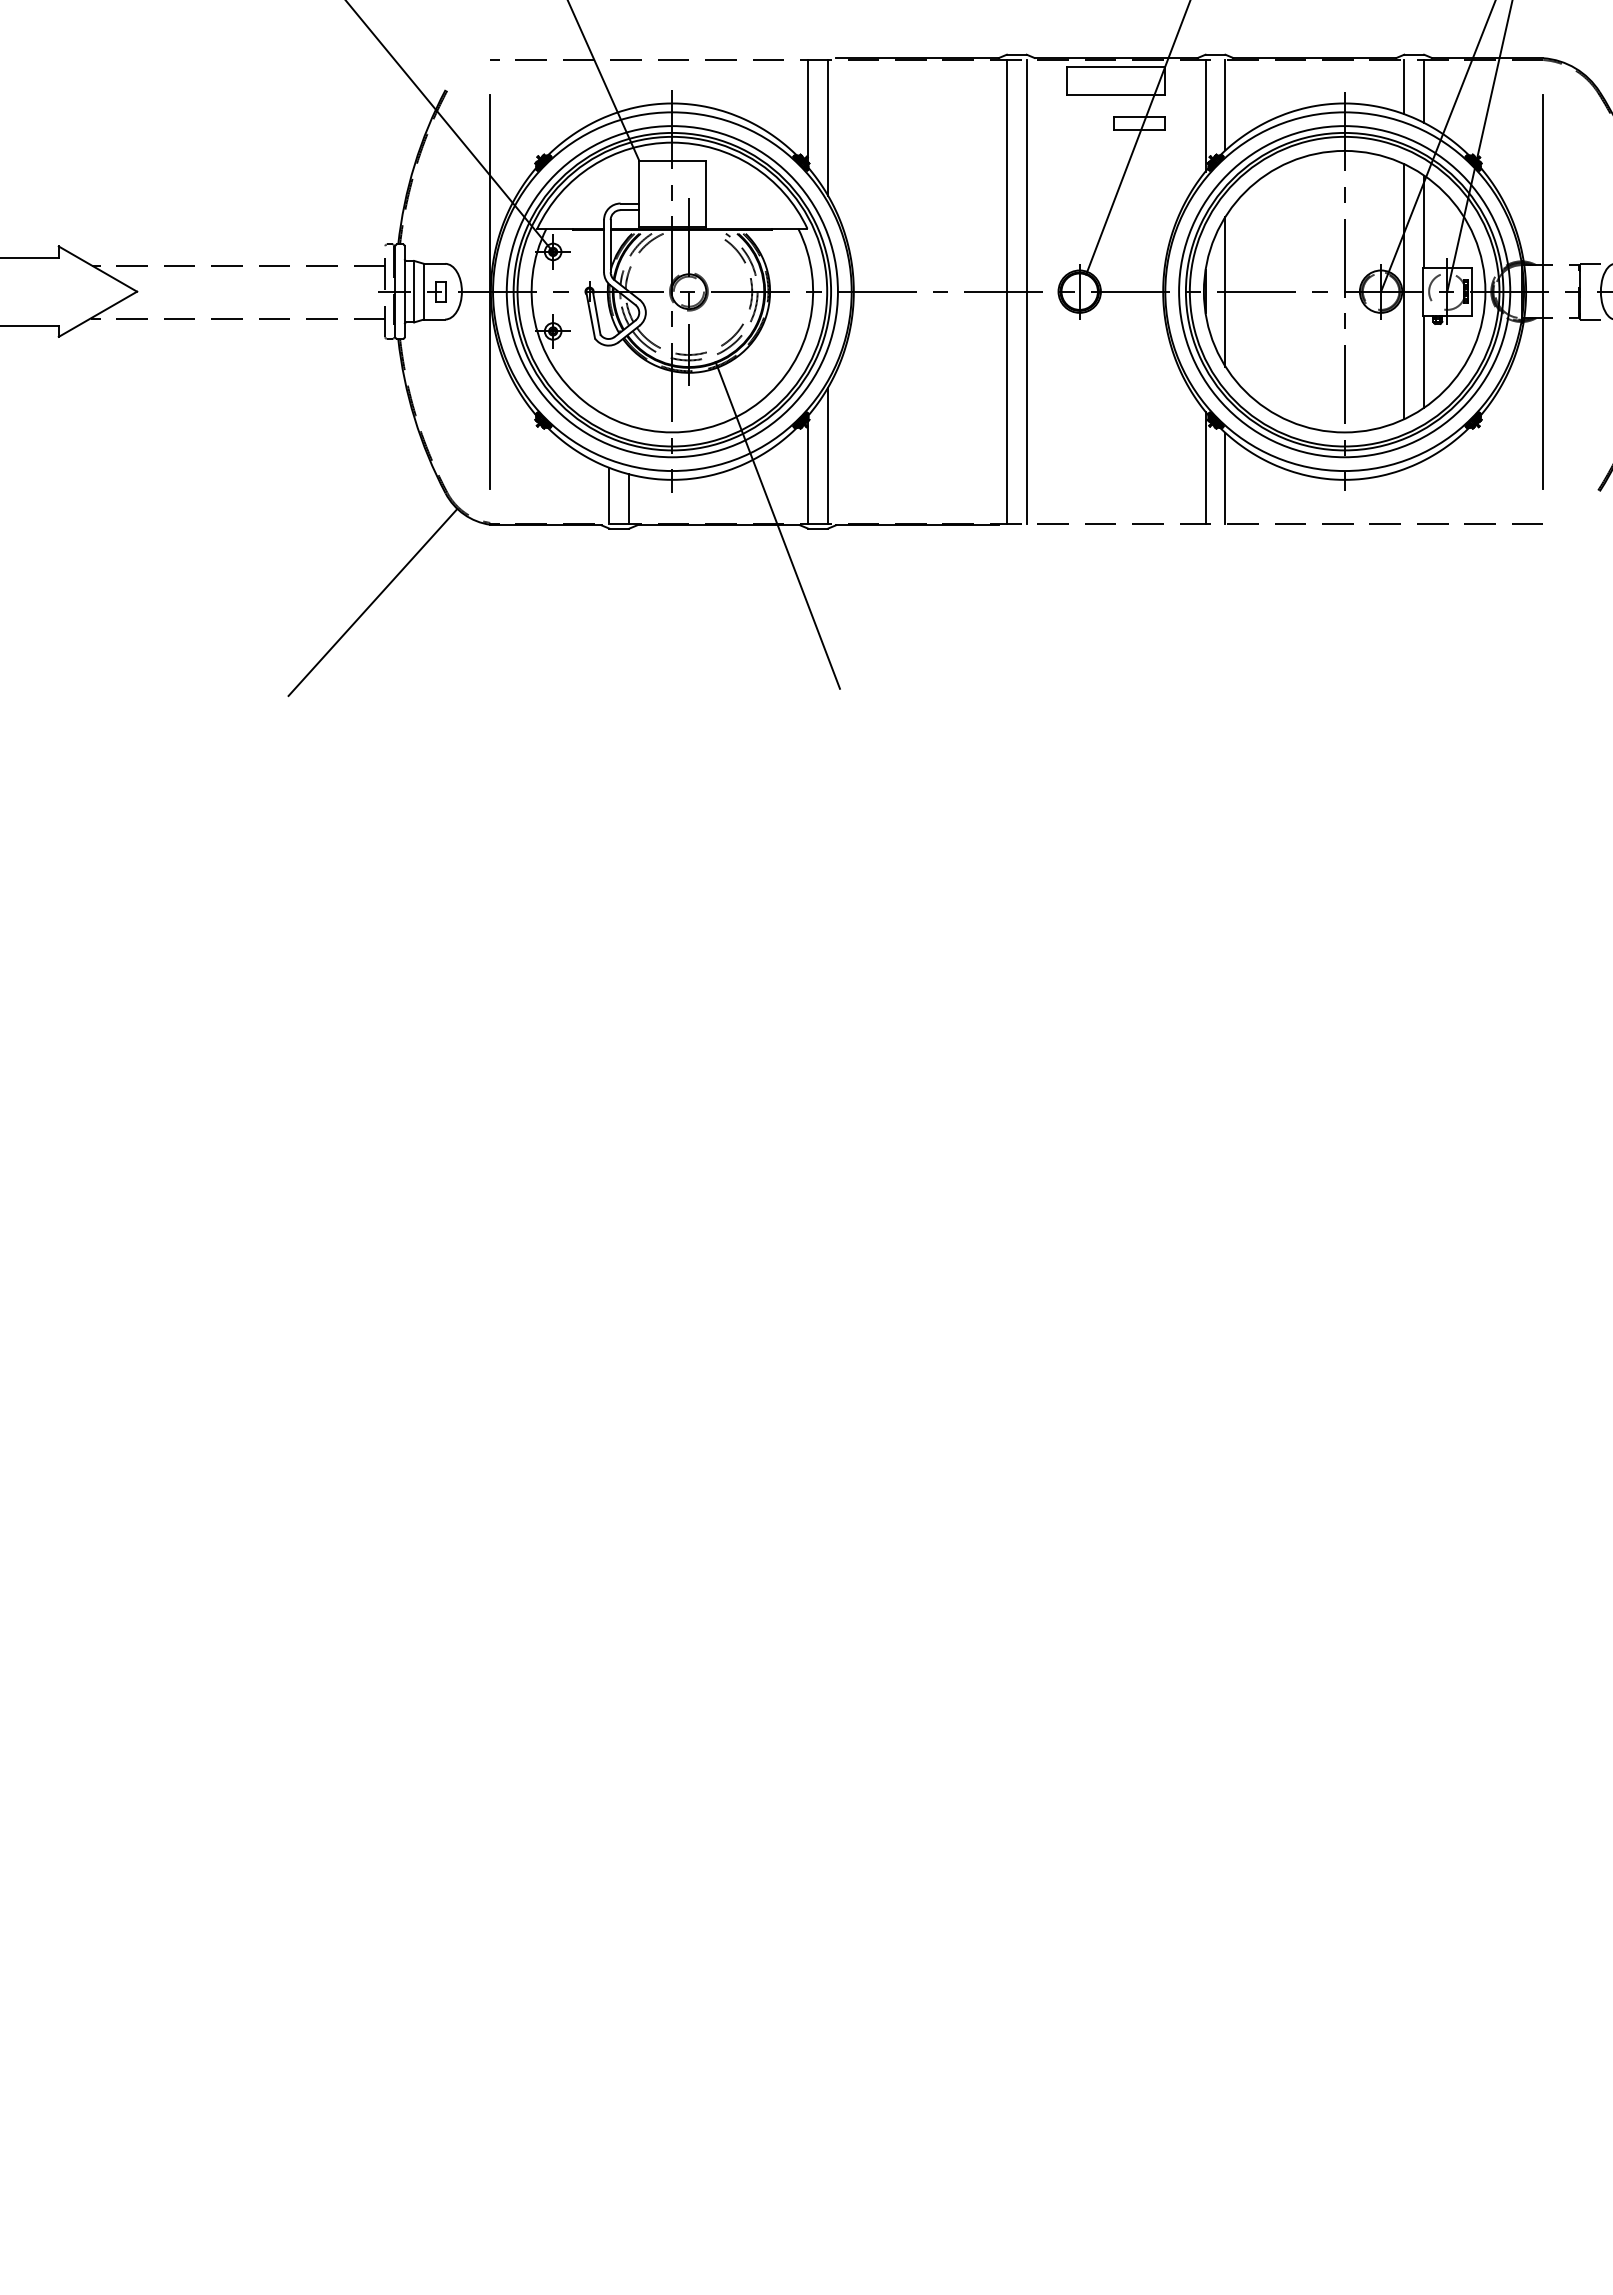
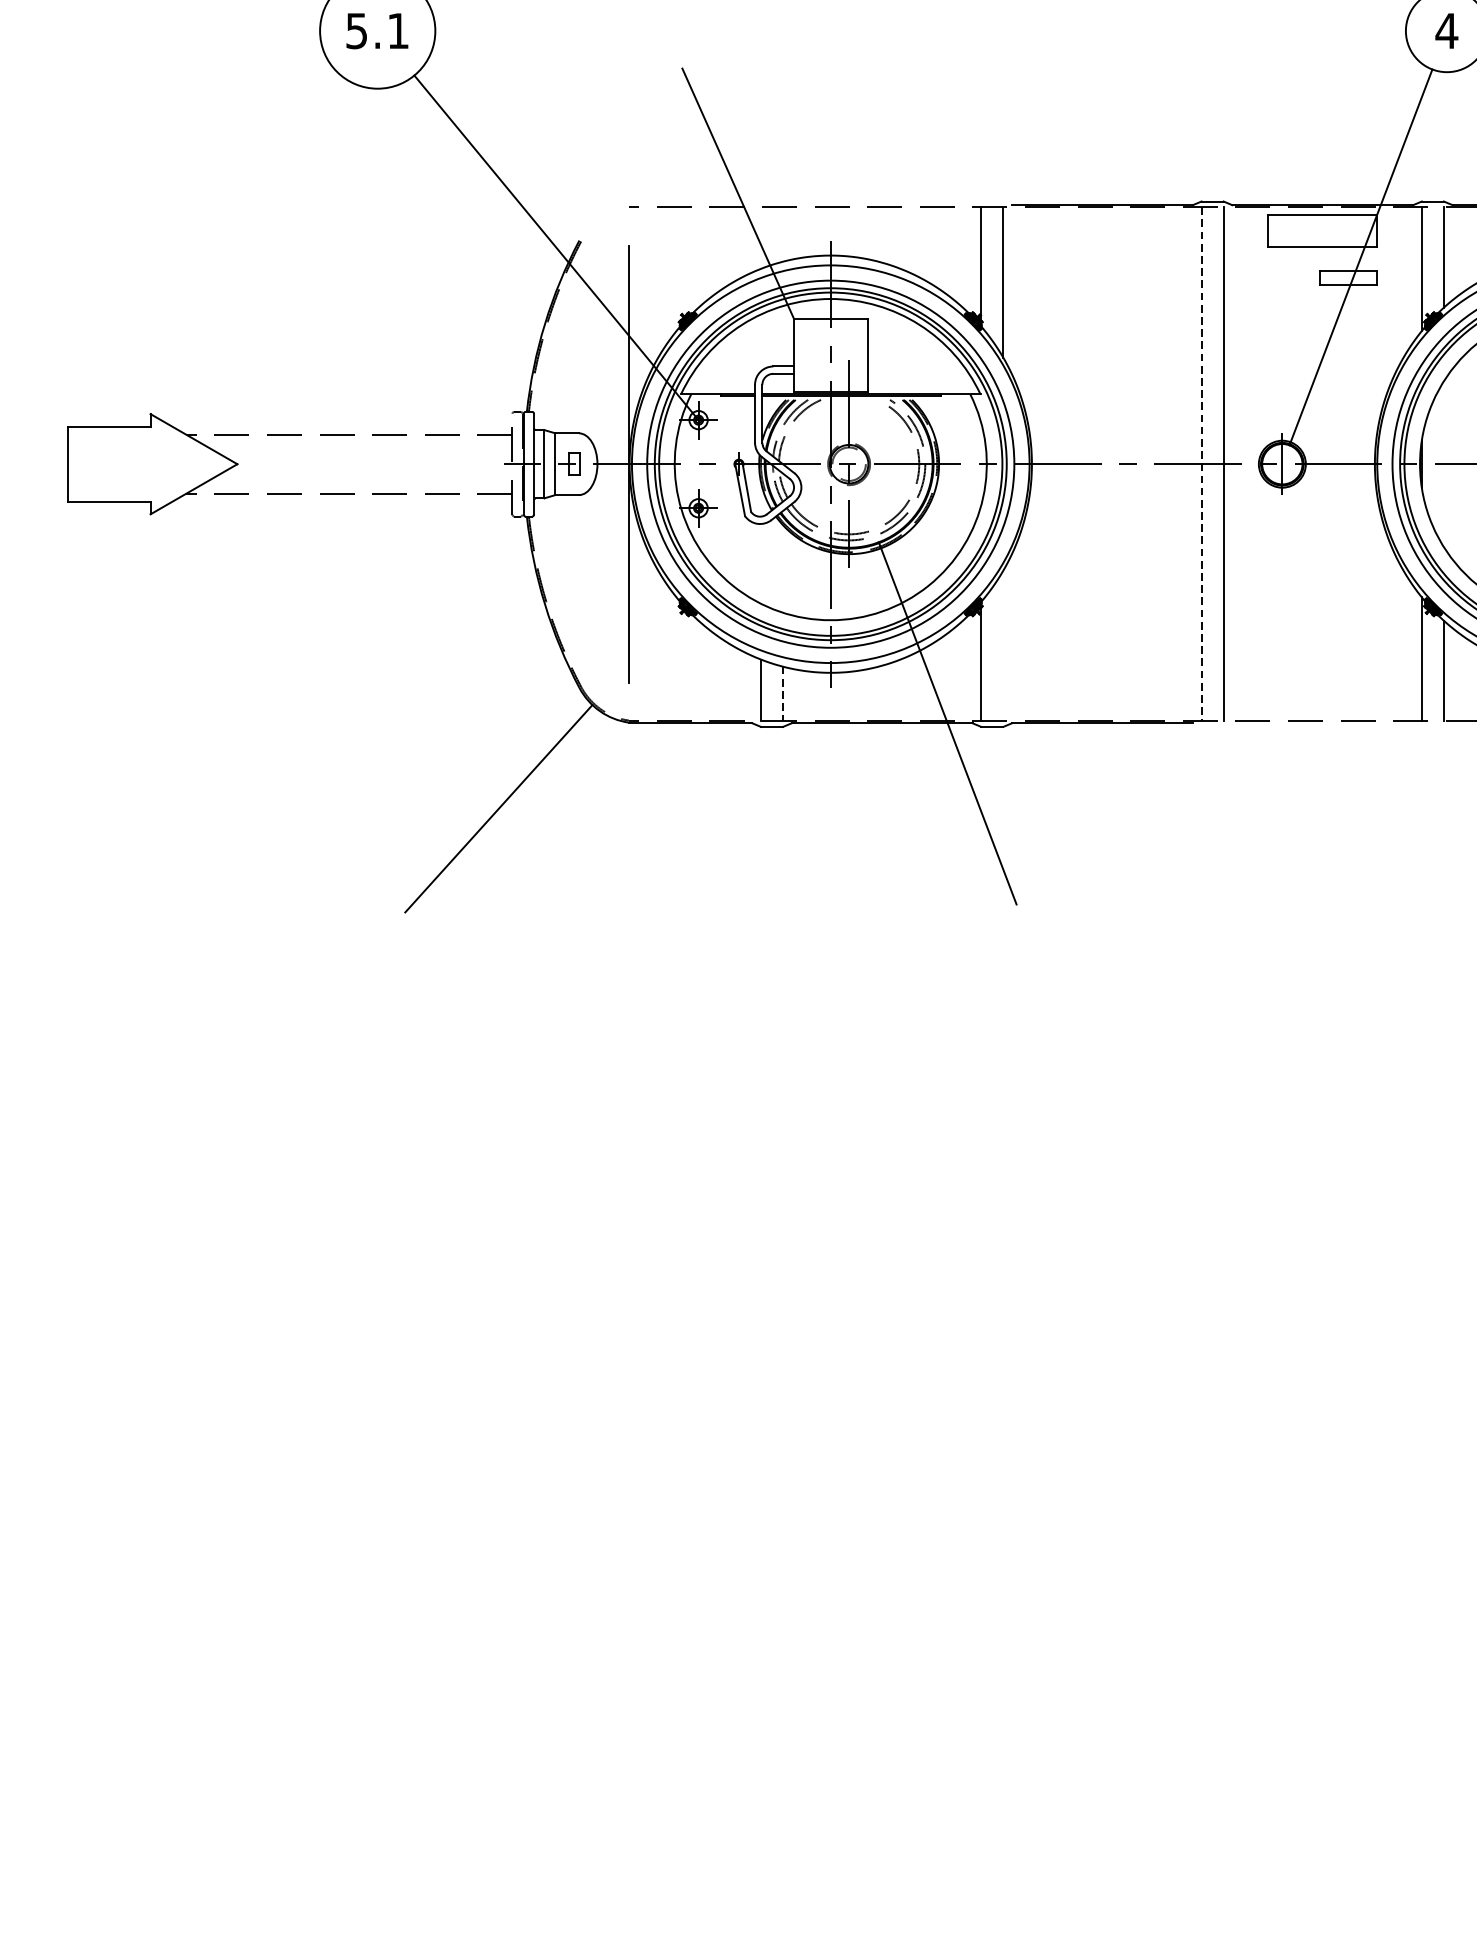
line: (1006, 291) -> (1201, 464), solid -> dashed
line: (1225, 291) -> (1443, 464), removed
line: (828, 455) -> (1003, 645), removed
line: (629, 498) -> (783, 693), solid -> dashed

